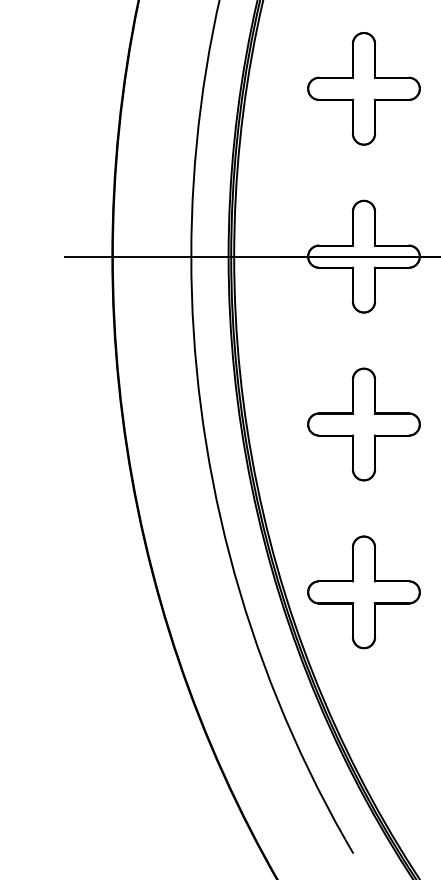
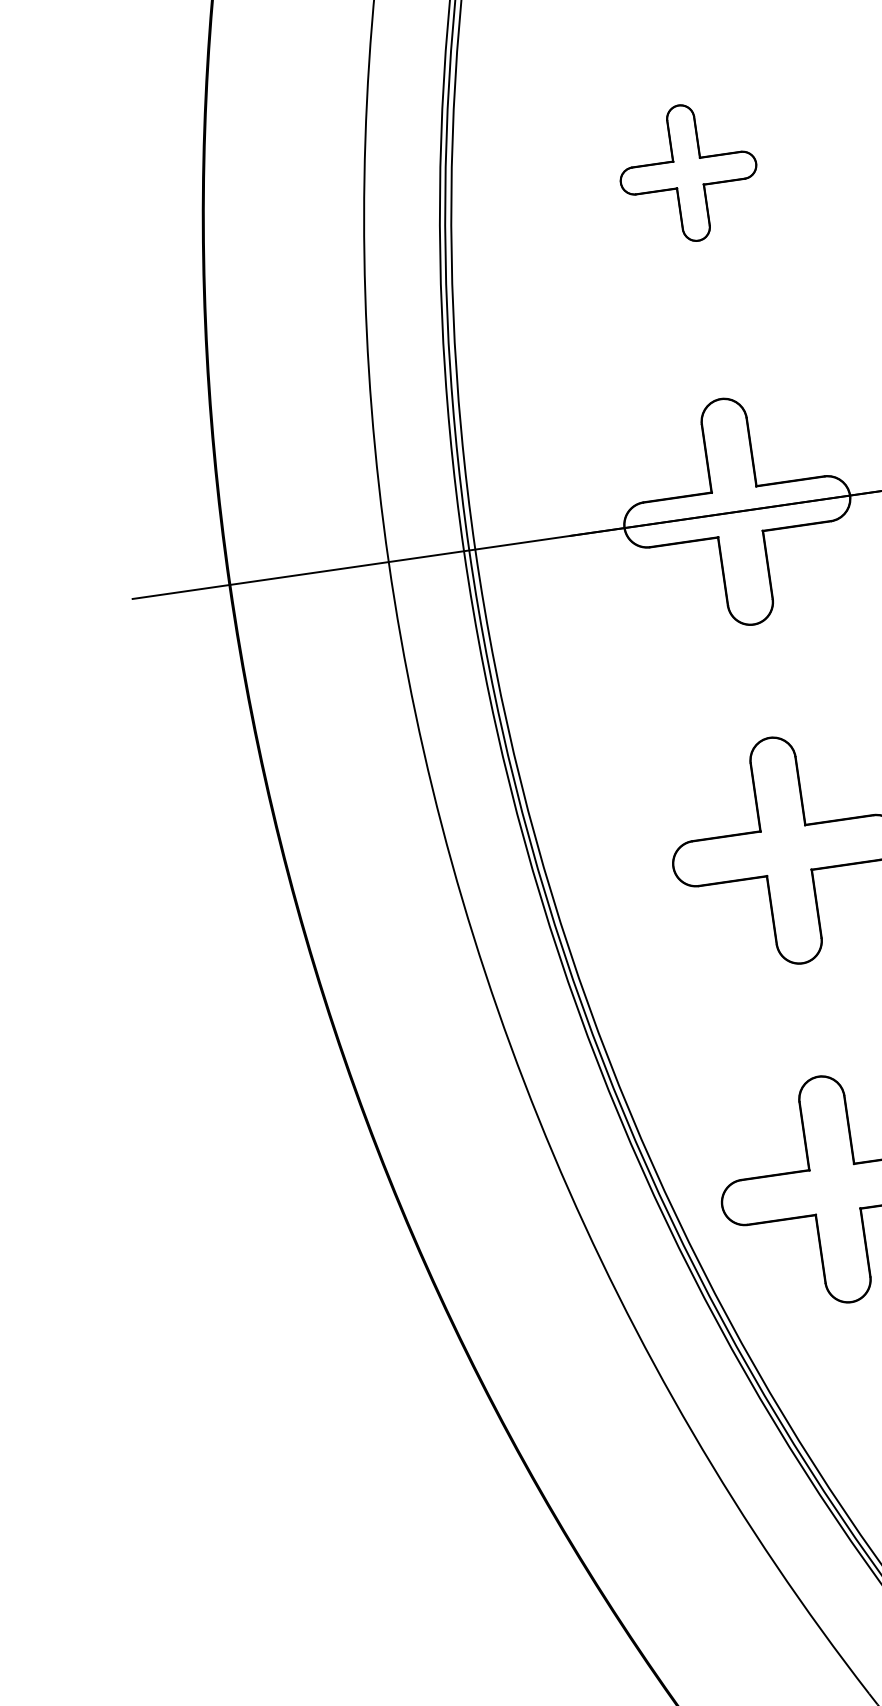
part: (363, 88) -> (687, 172), size x0.6

